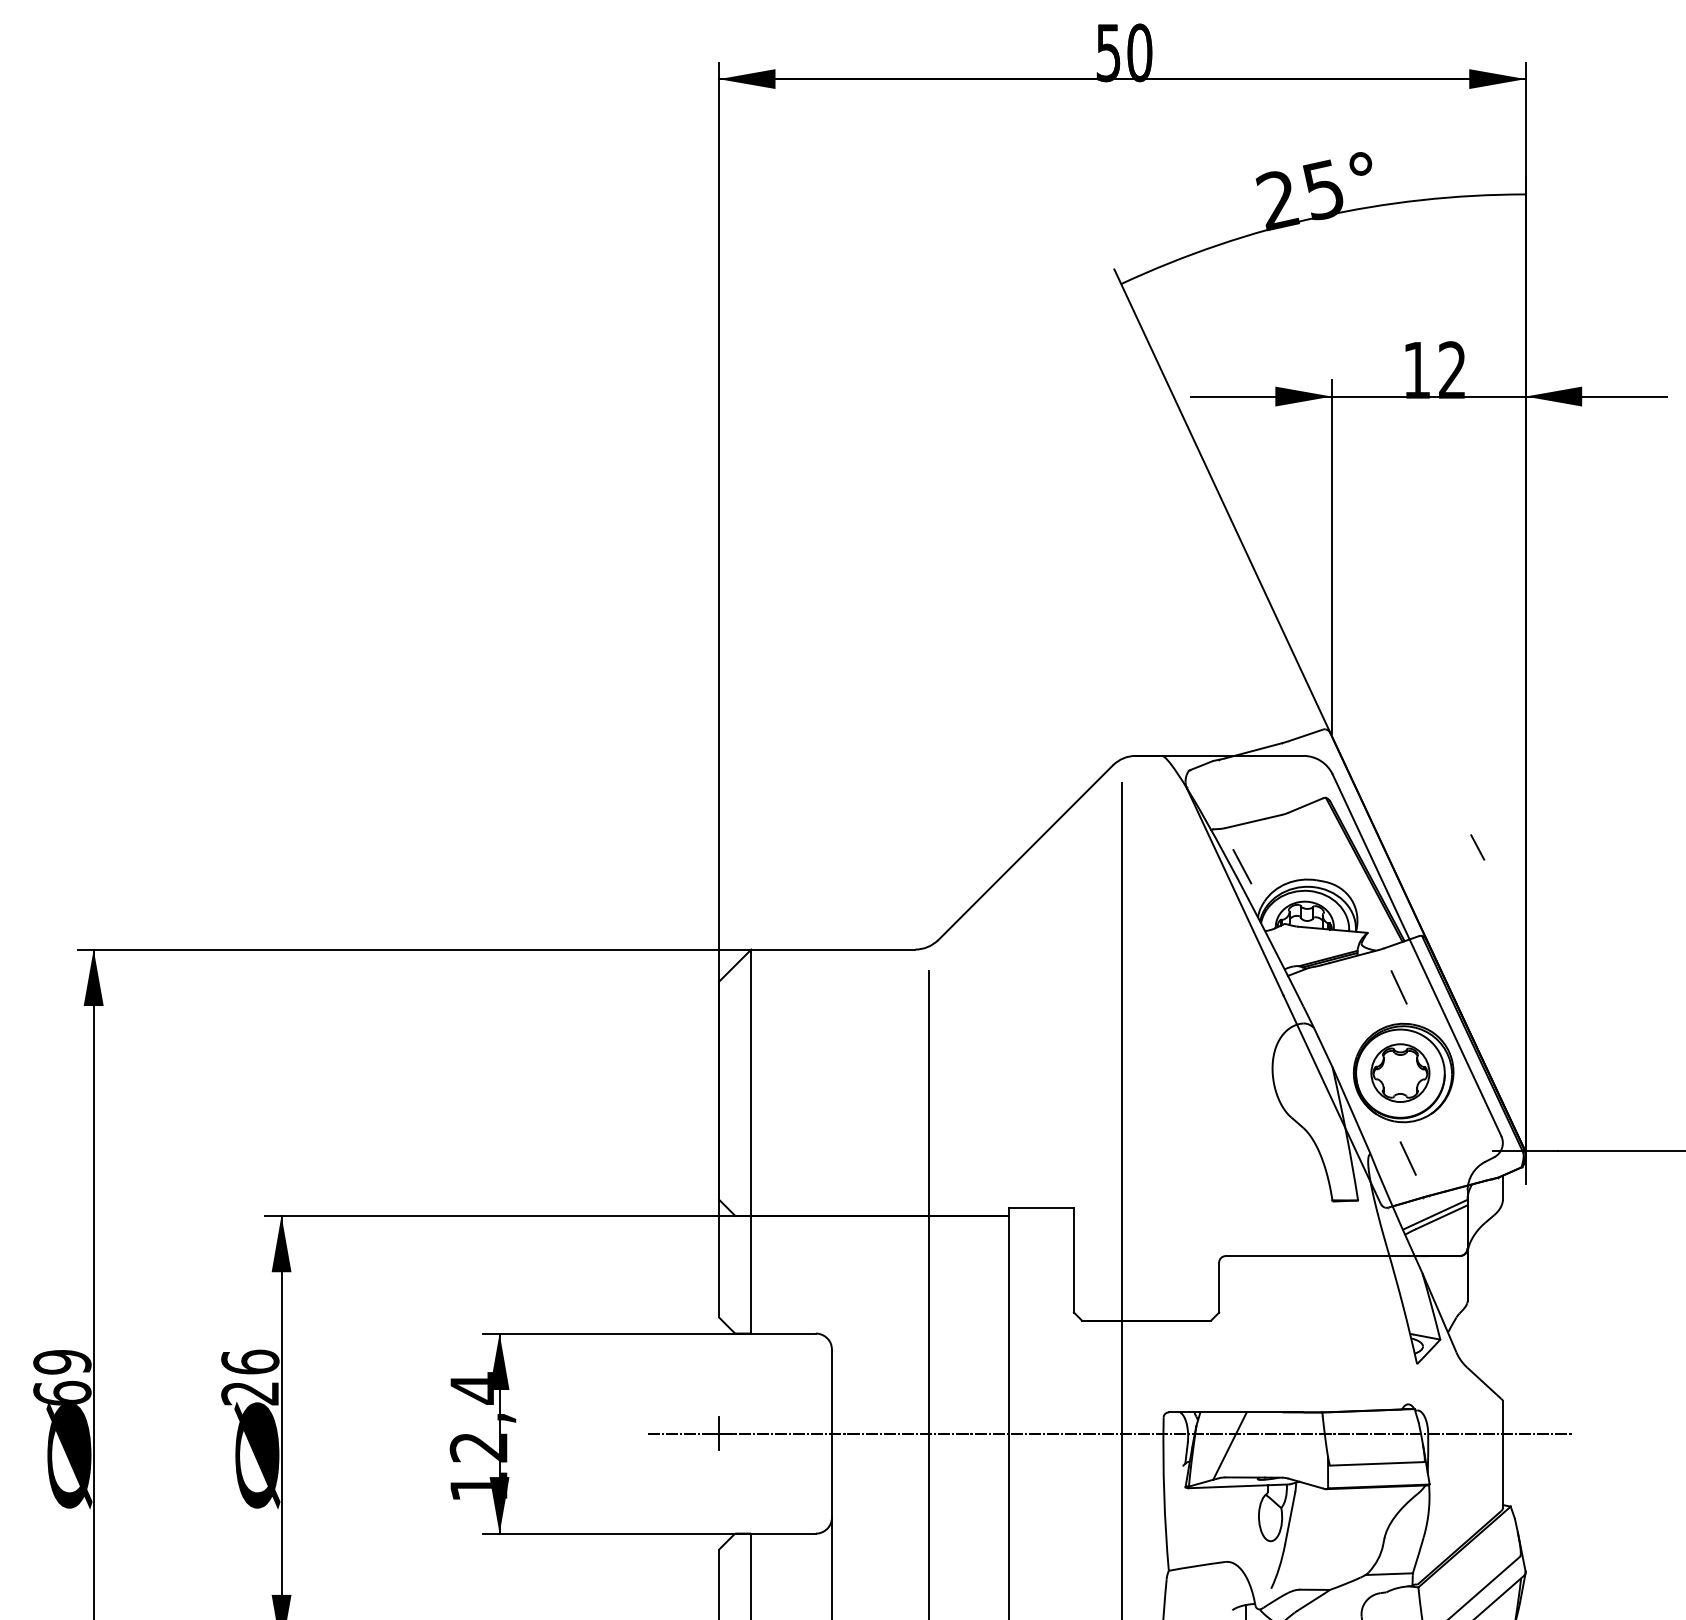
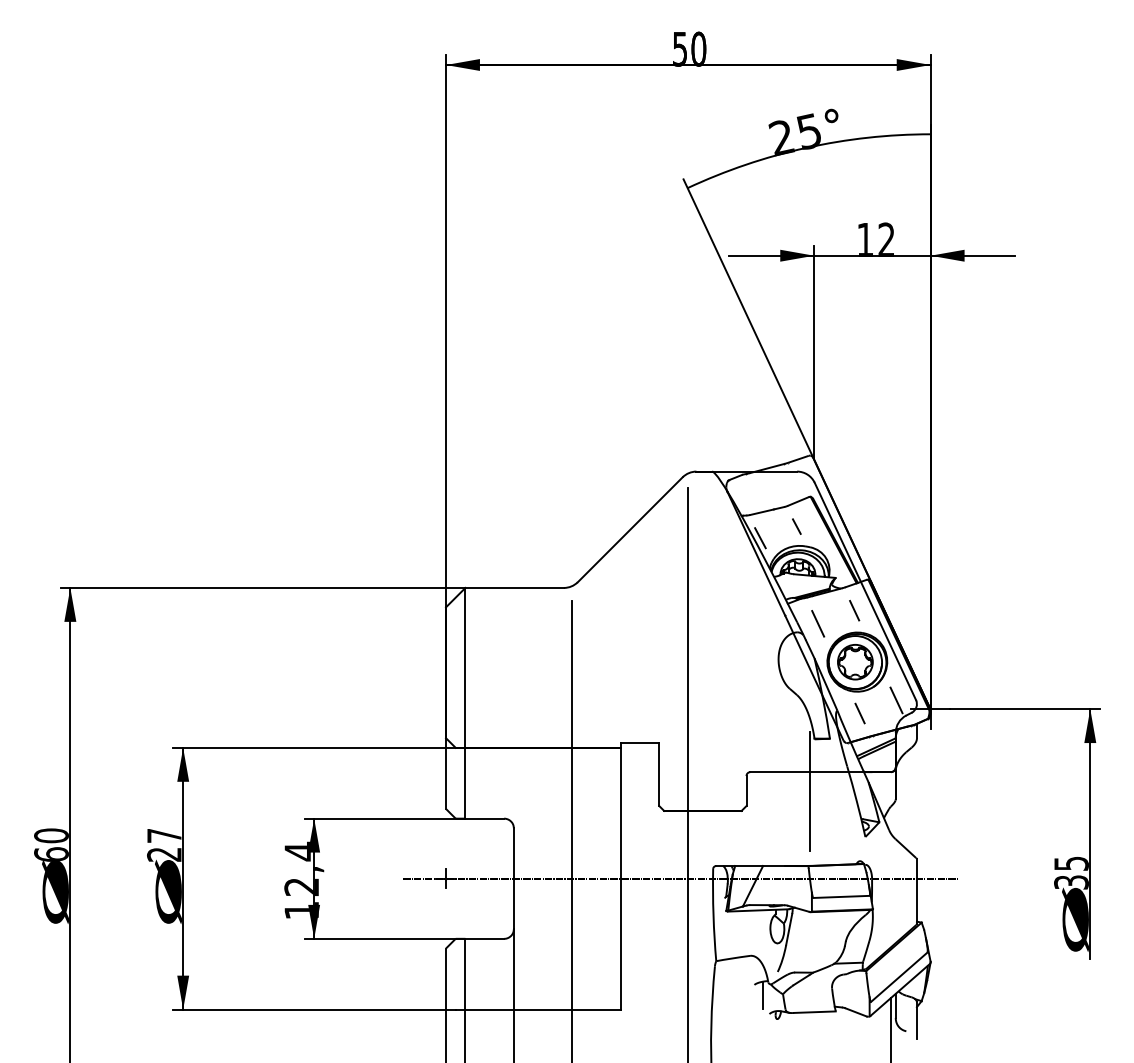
line: (1477, 847) -> (796, 526), moved
line: (1339, 1008) -> (818, 623), added
line: (1468, 1136) -> (896, 700), added
line: (1324, 1288) -> (809, 791), added
text: (62, 1361) -> (51, 835), 69 -> 60
text: (250, 1361) -> (164, 835), 26 -> 27

